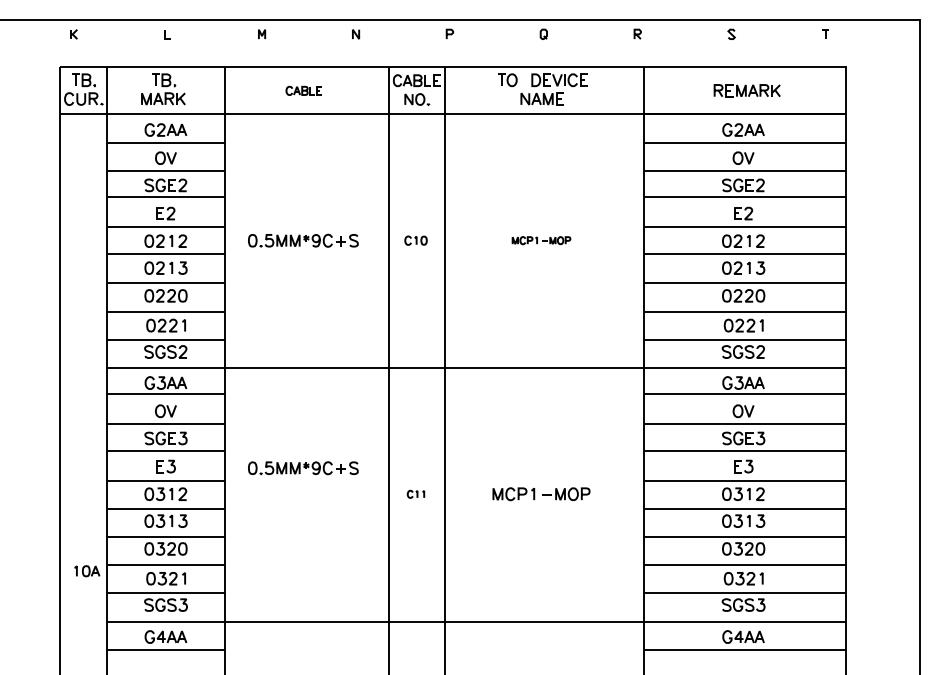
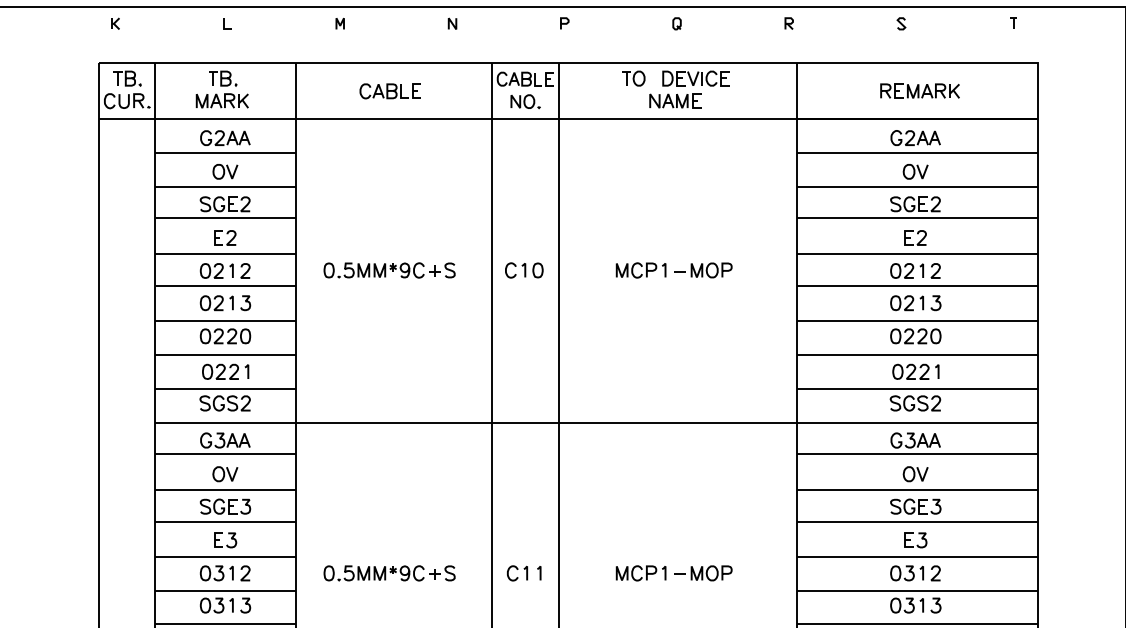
part: (303, 90) -> (389, 90), size x1.43
part: (415, 240) -> (523, 270), size x1.43
part: (541, 240) -> (674, 270), size x1.67
part: (303, 468) -> (389, 573), moved
part: (415, 494) -> (523, 573), size x1.67

